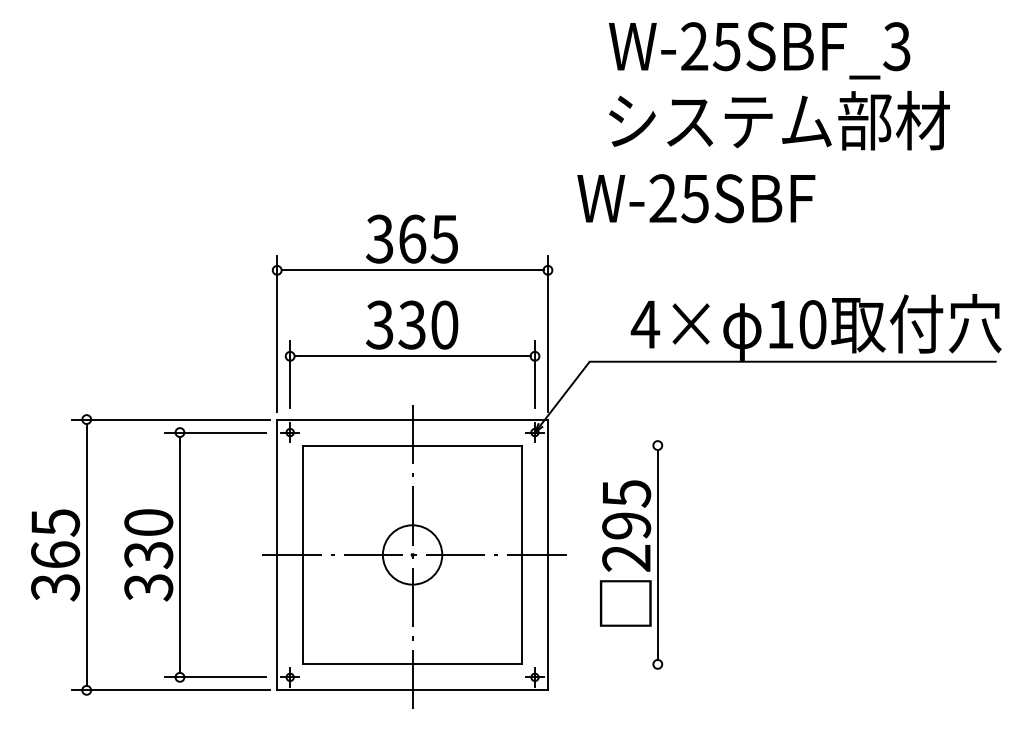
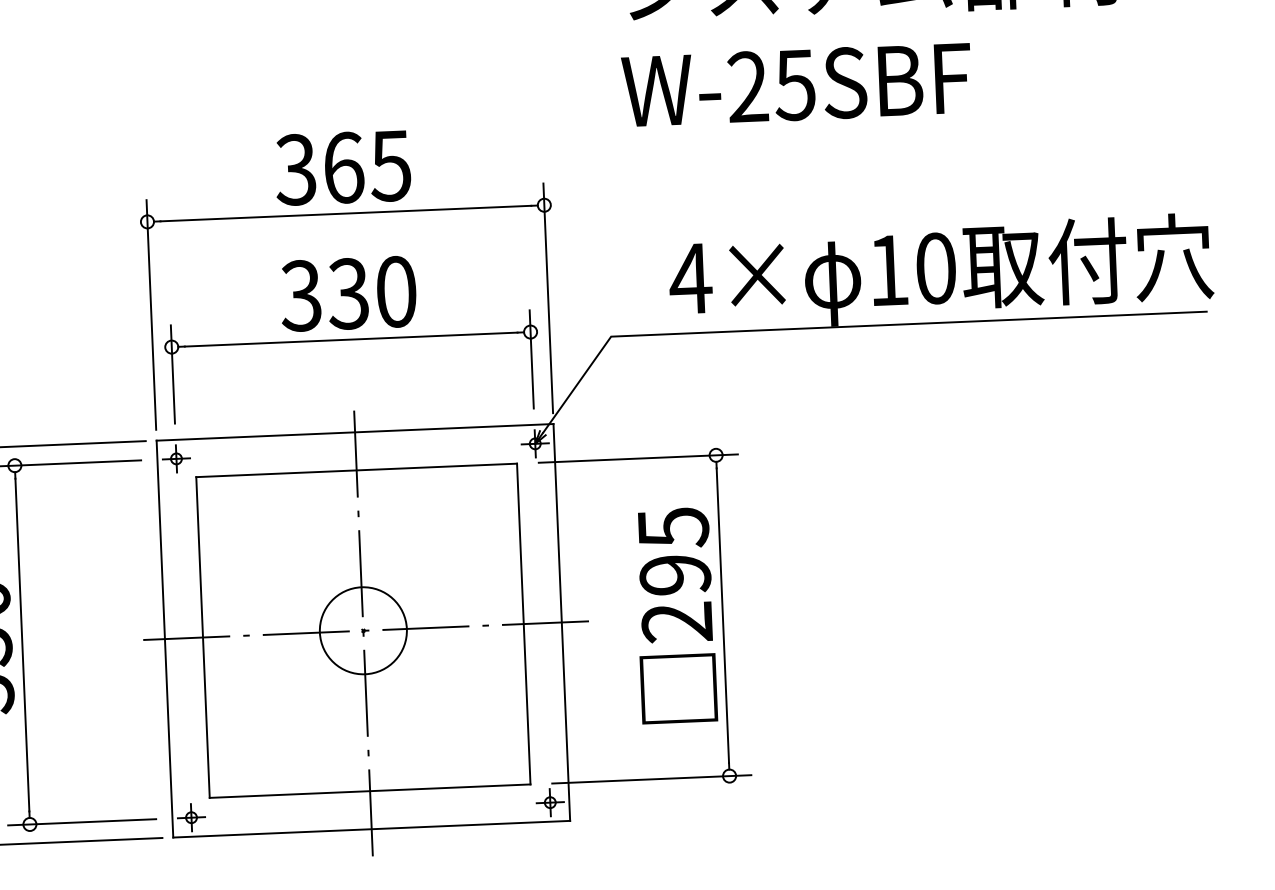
text: (696, 198) -> (797, 84), moved
line: (604, 445) -> (637, 458), added
line: (604, 664) -> (651, 779), added

